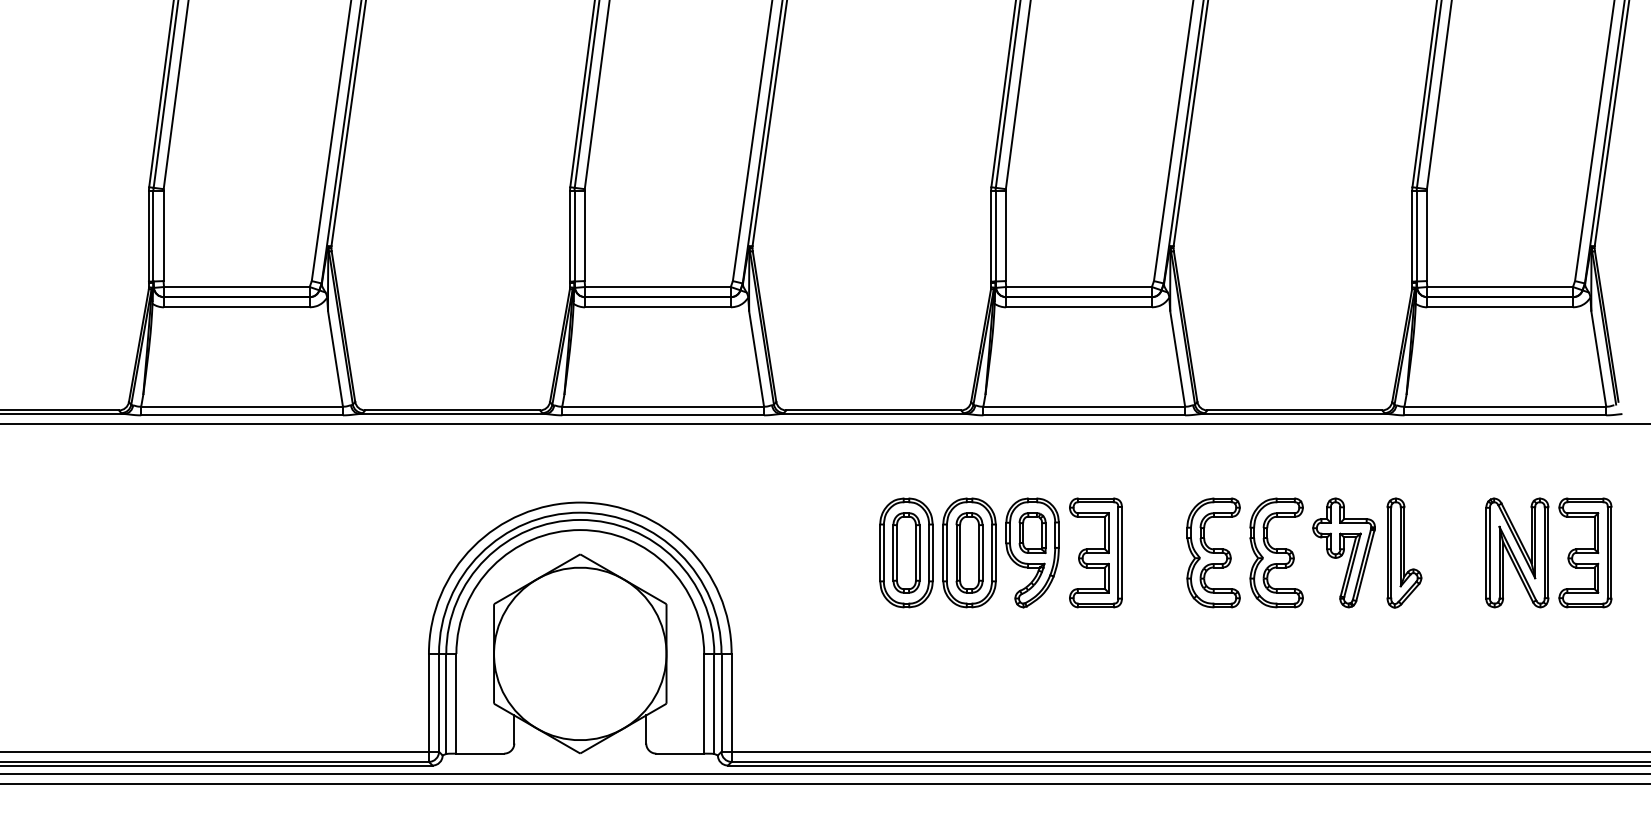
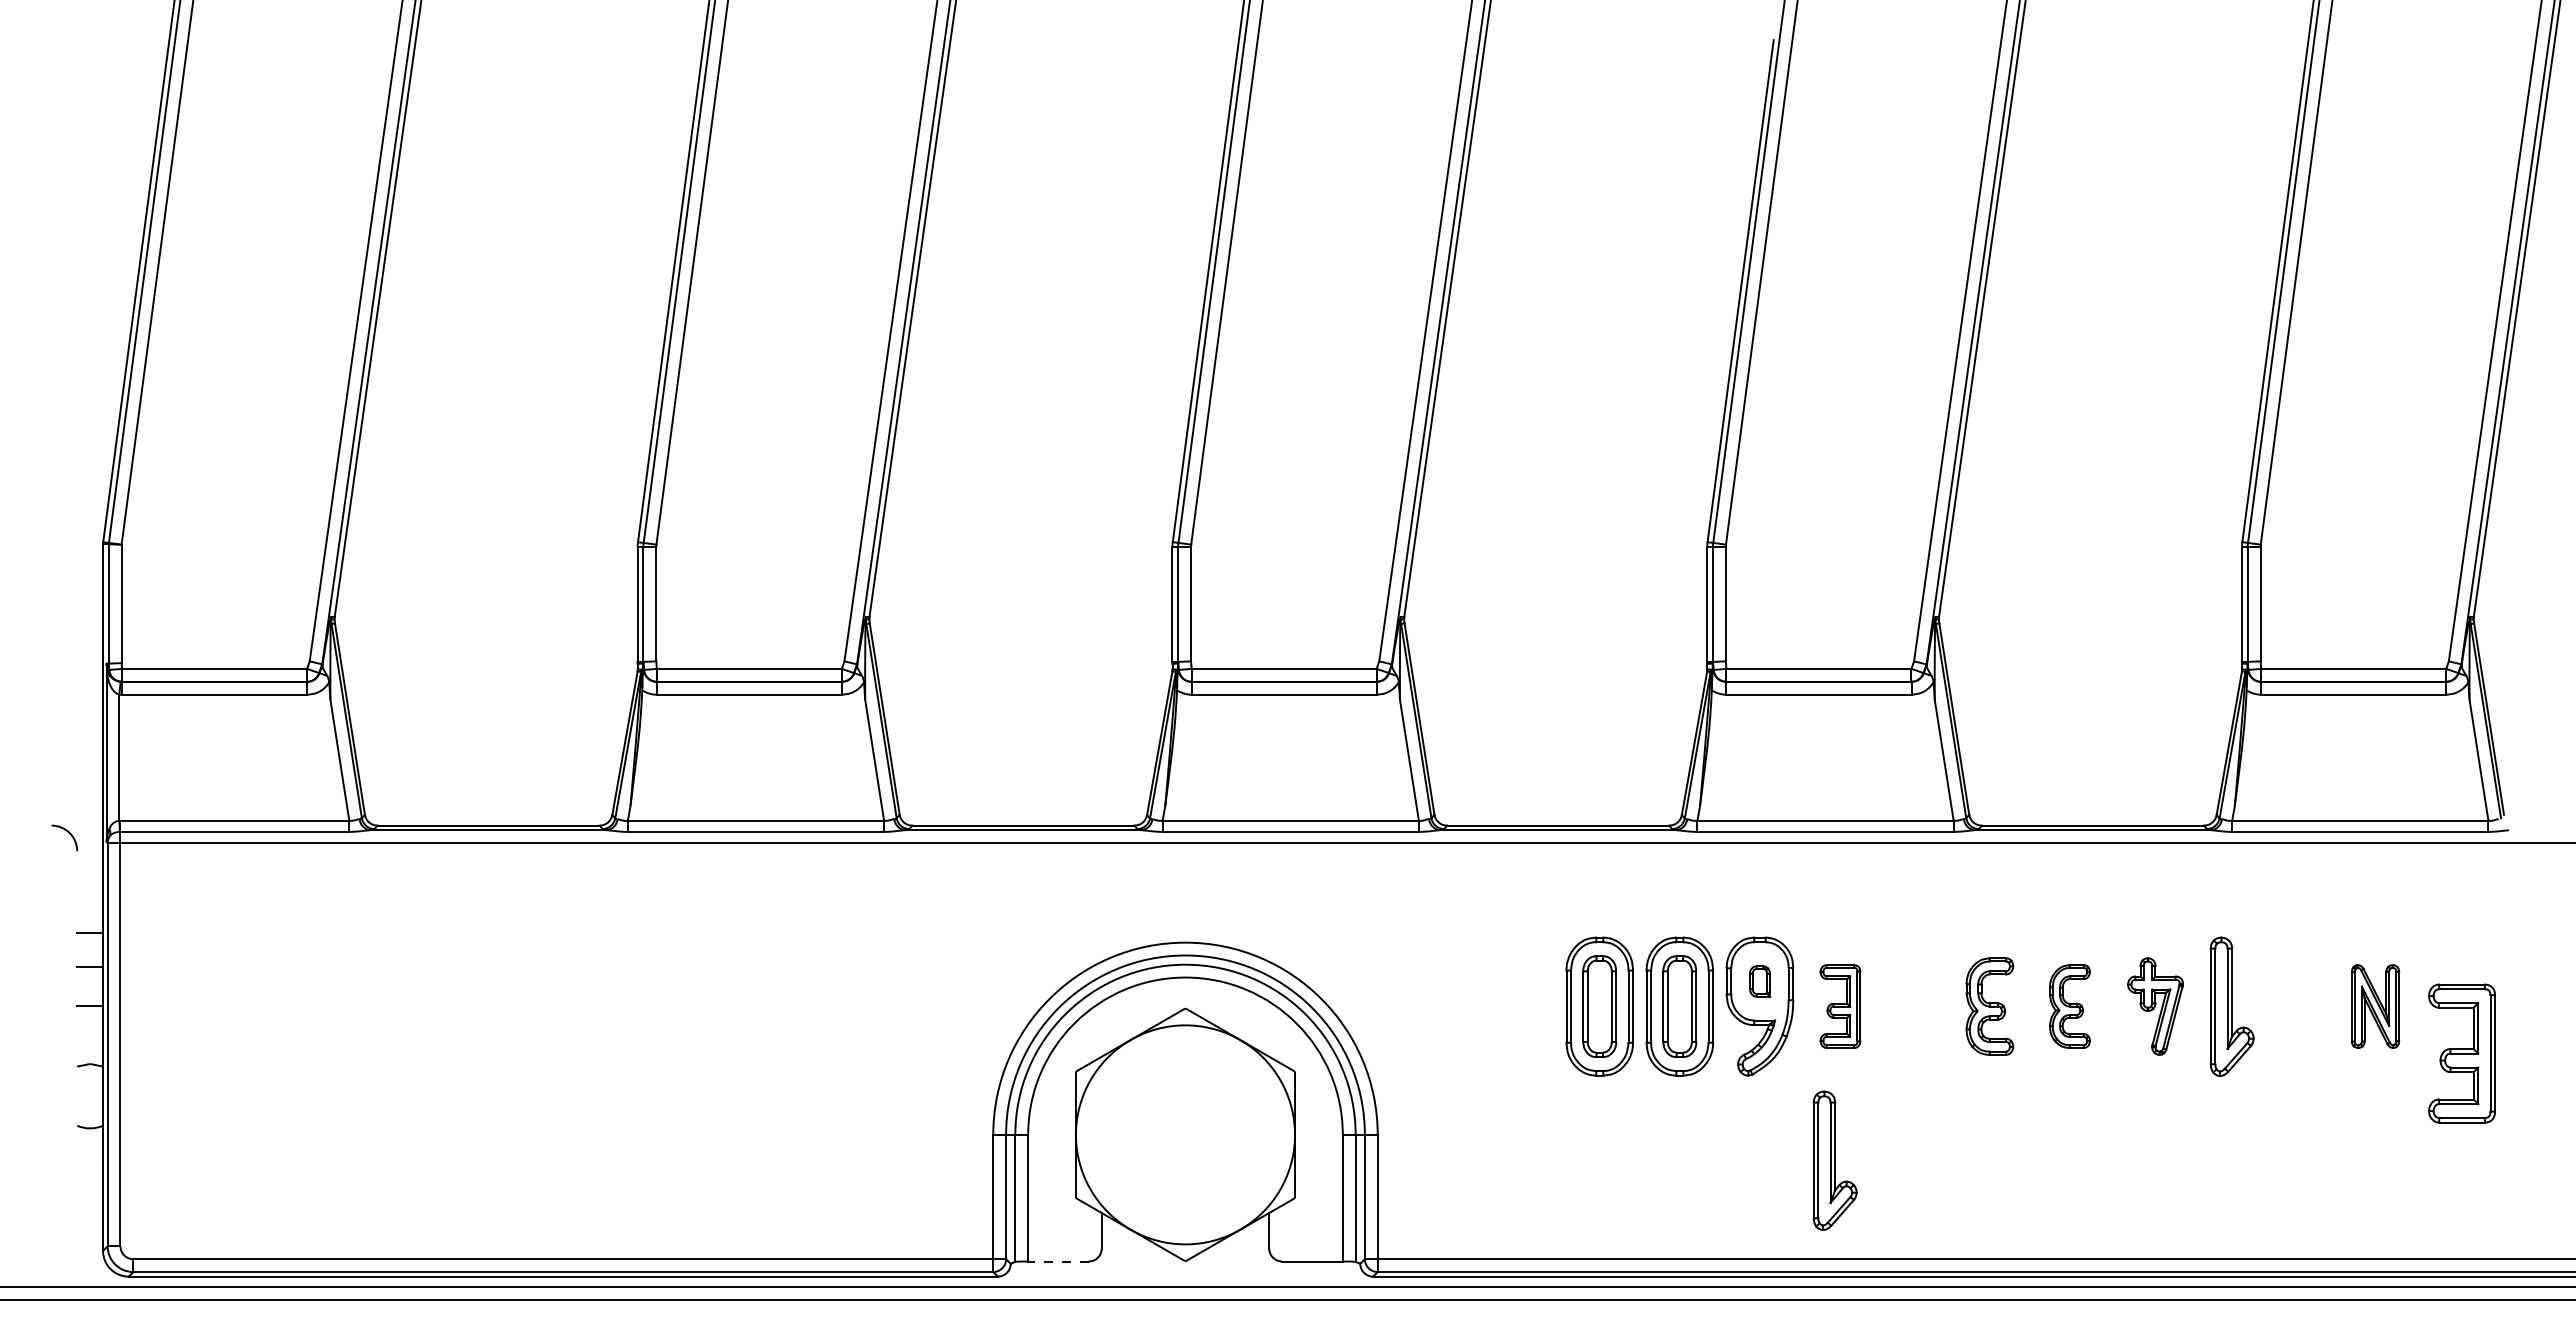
part: (1032, 533) -> (1759, 981), size x0.6
part: (1096, 552) -> (1840, 1006), size x0.6
part: (1213, 552) -> (1989, 1006), size x0.7
part: (1276, 552) -> (2069, 1006), size x0.6
part: (1344, 552) -> (2155, 1006), size x0.7
part: (1517, 552) -> (2375, 1006), size x0.6
part: (1585, 552) -> (2461, 1053), moved
part: (1091, 674) -> (1834, 1160), added
line: (480, 753) -> (1058, 1261), solid -> dashed

